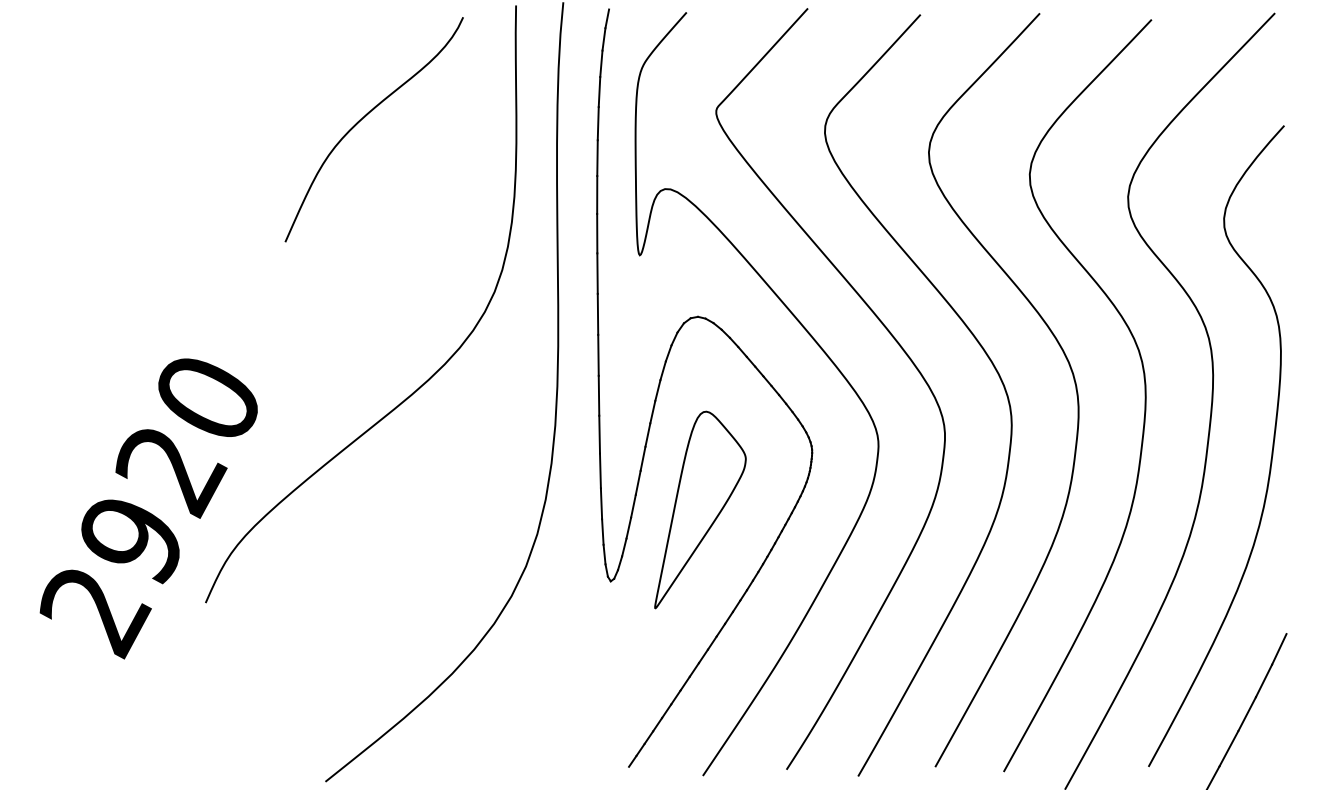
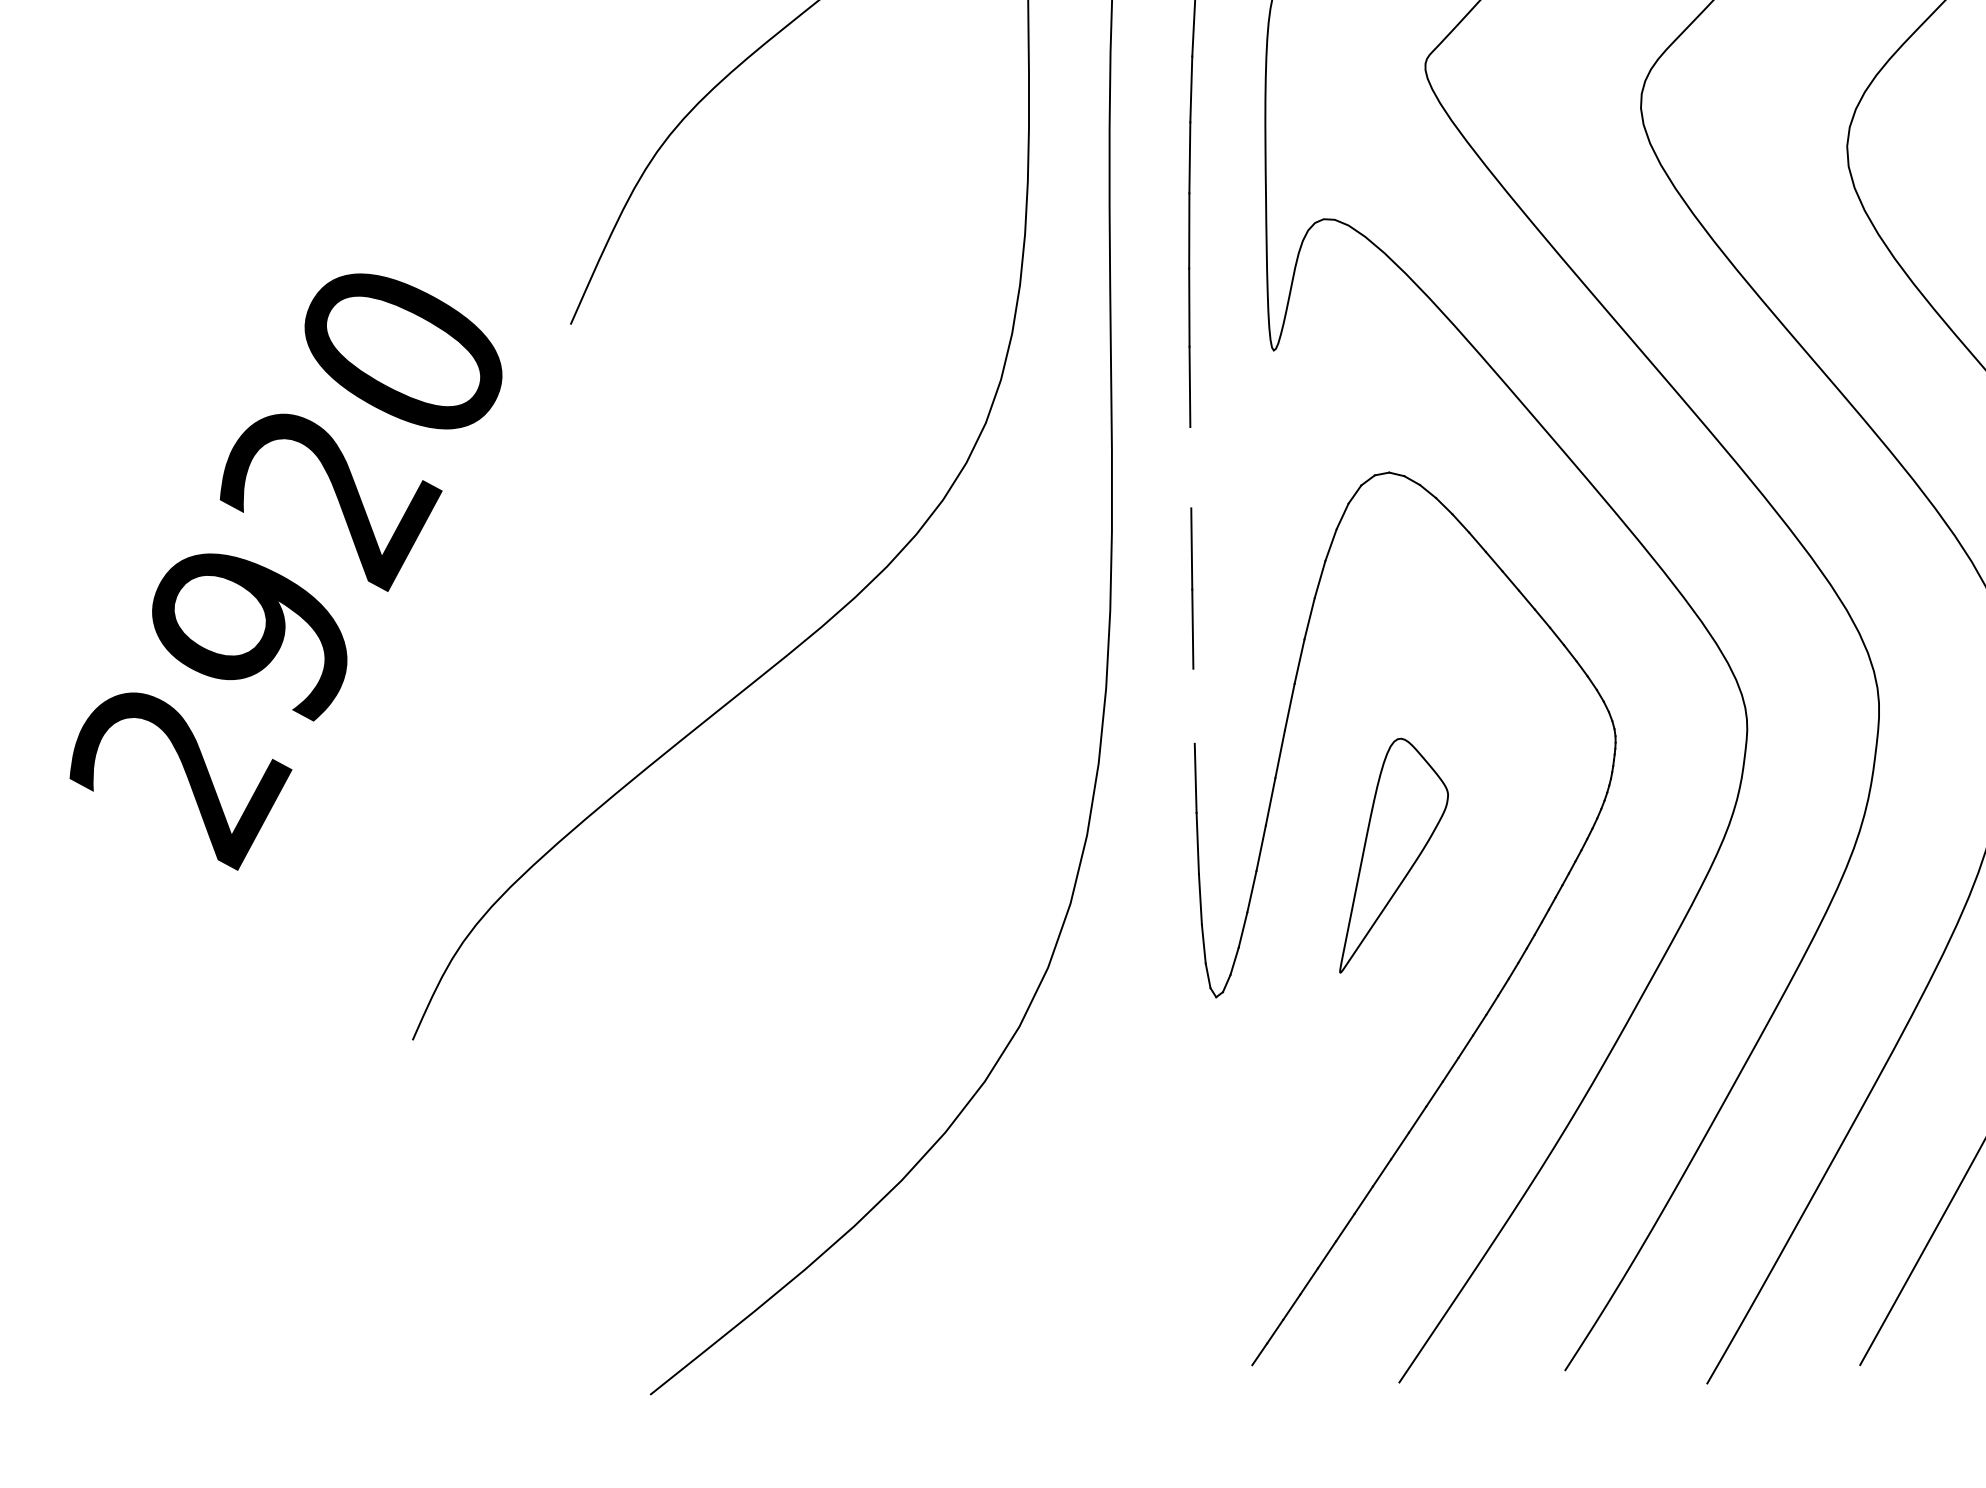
line: (597, 313) -> (1189, 465), removed
line: (599, 434) -> (1193, 705), removed
text: (148, 508) -> (285, 571), moved
part: (700, 509) -> (1394, 854), size x0.6

